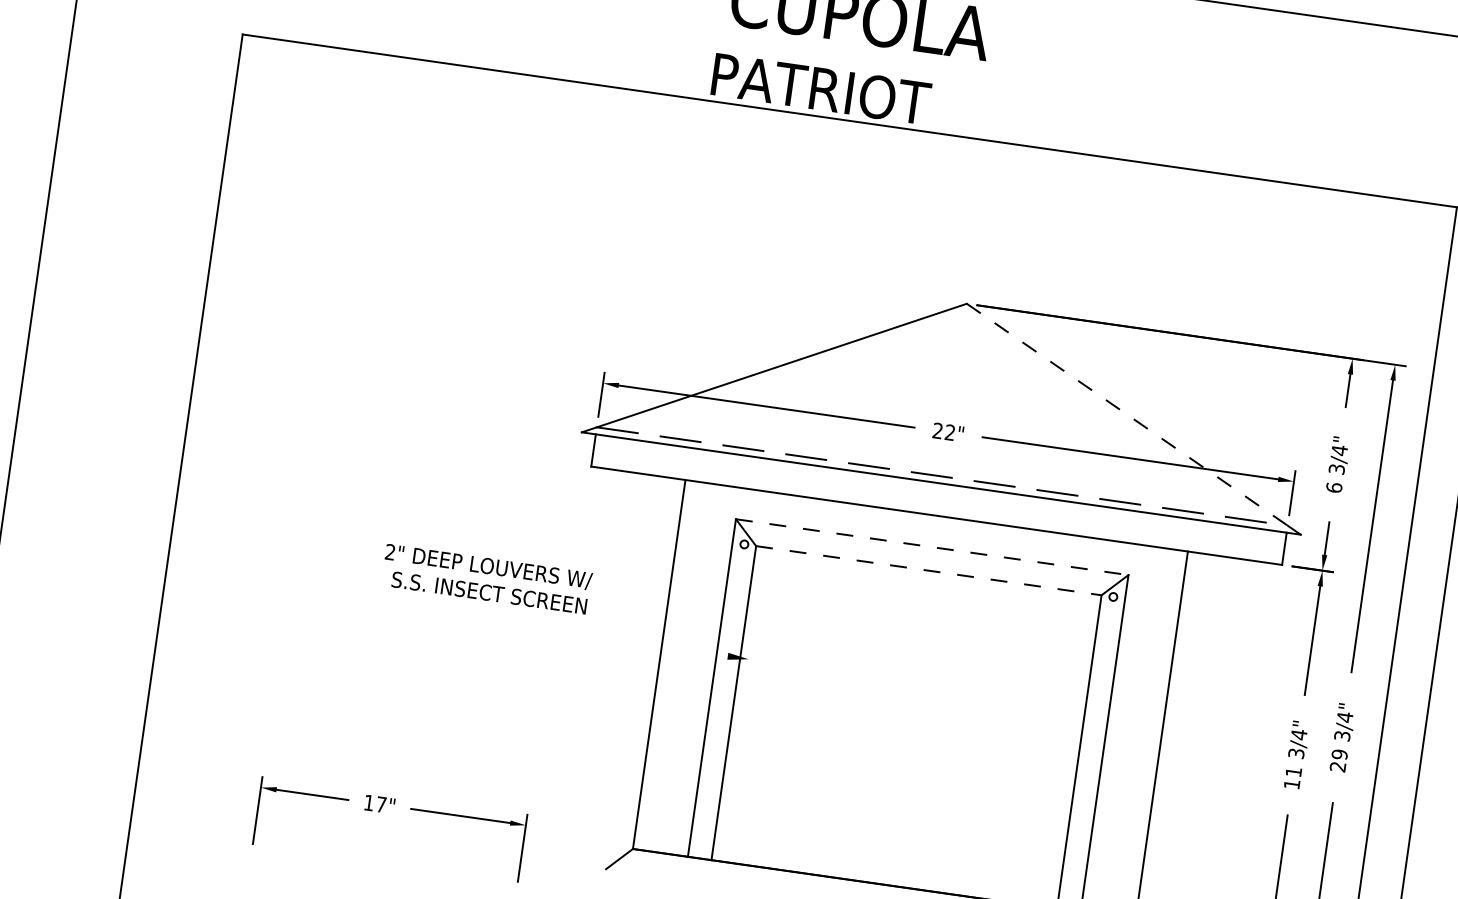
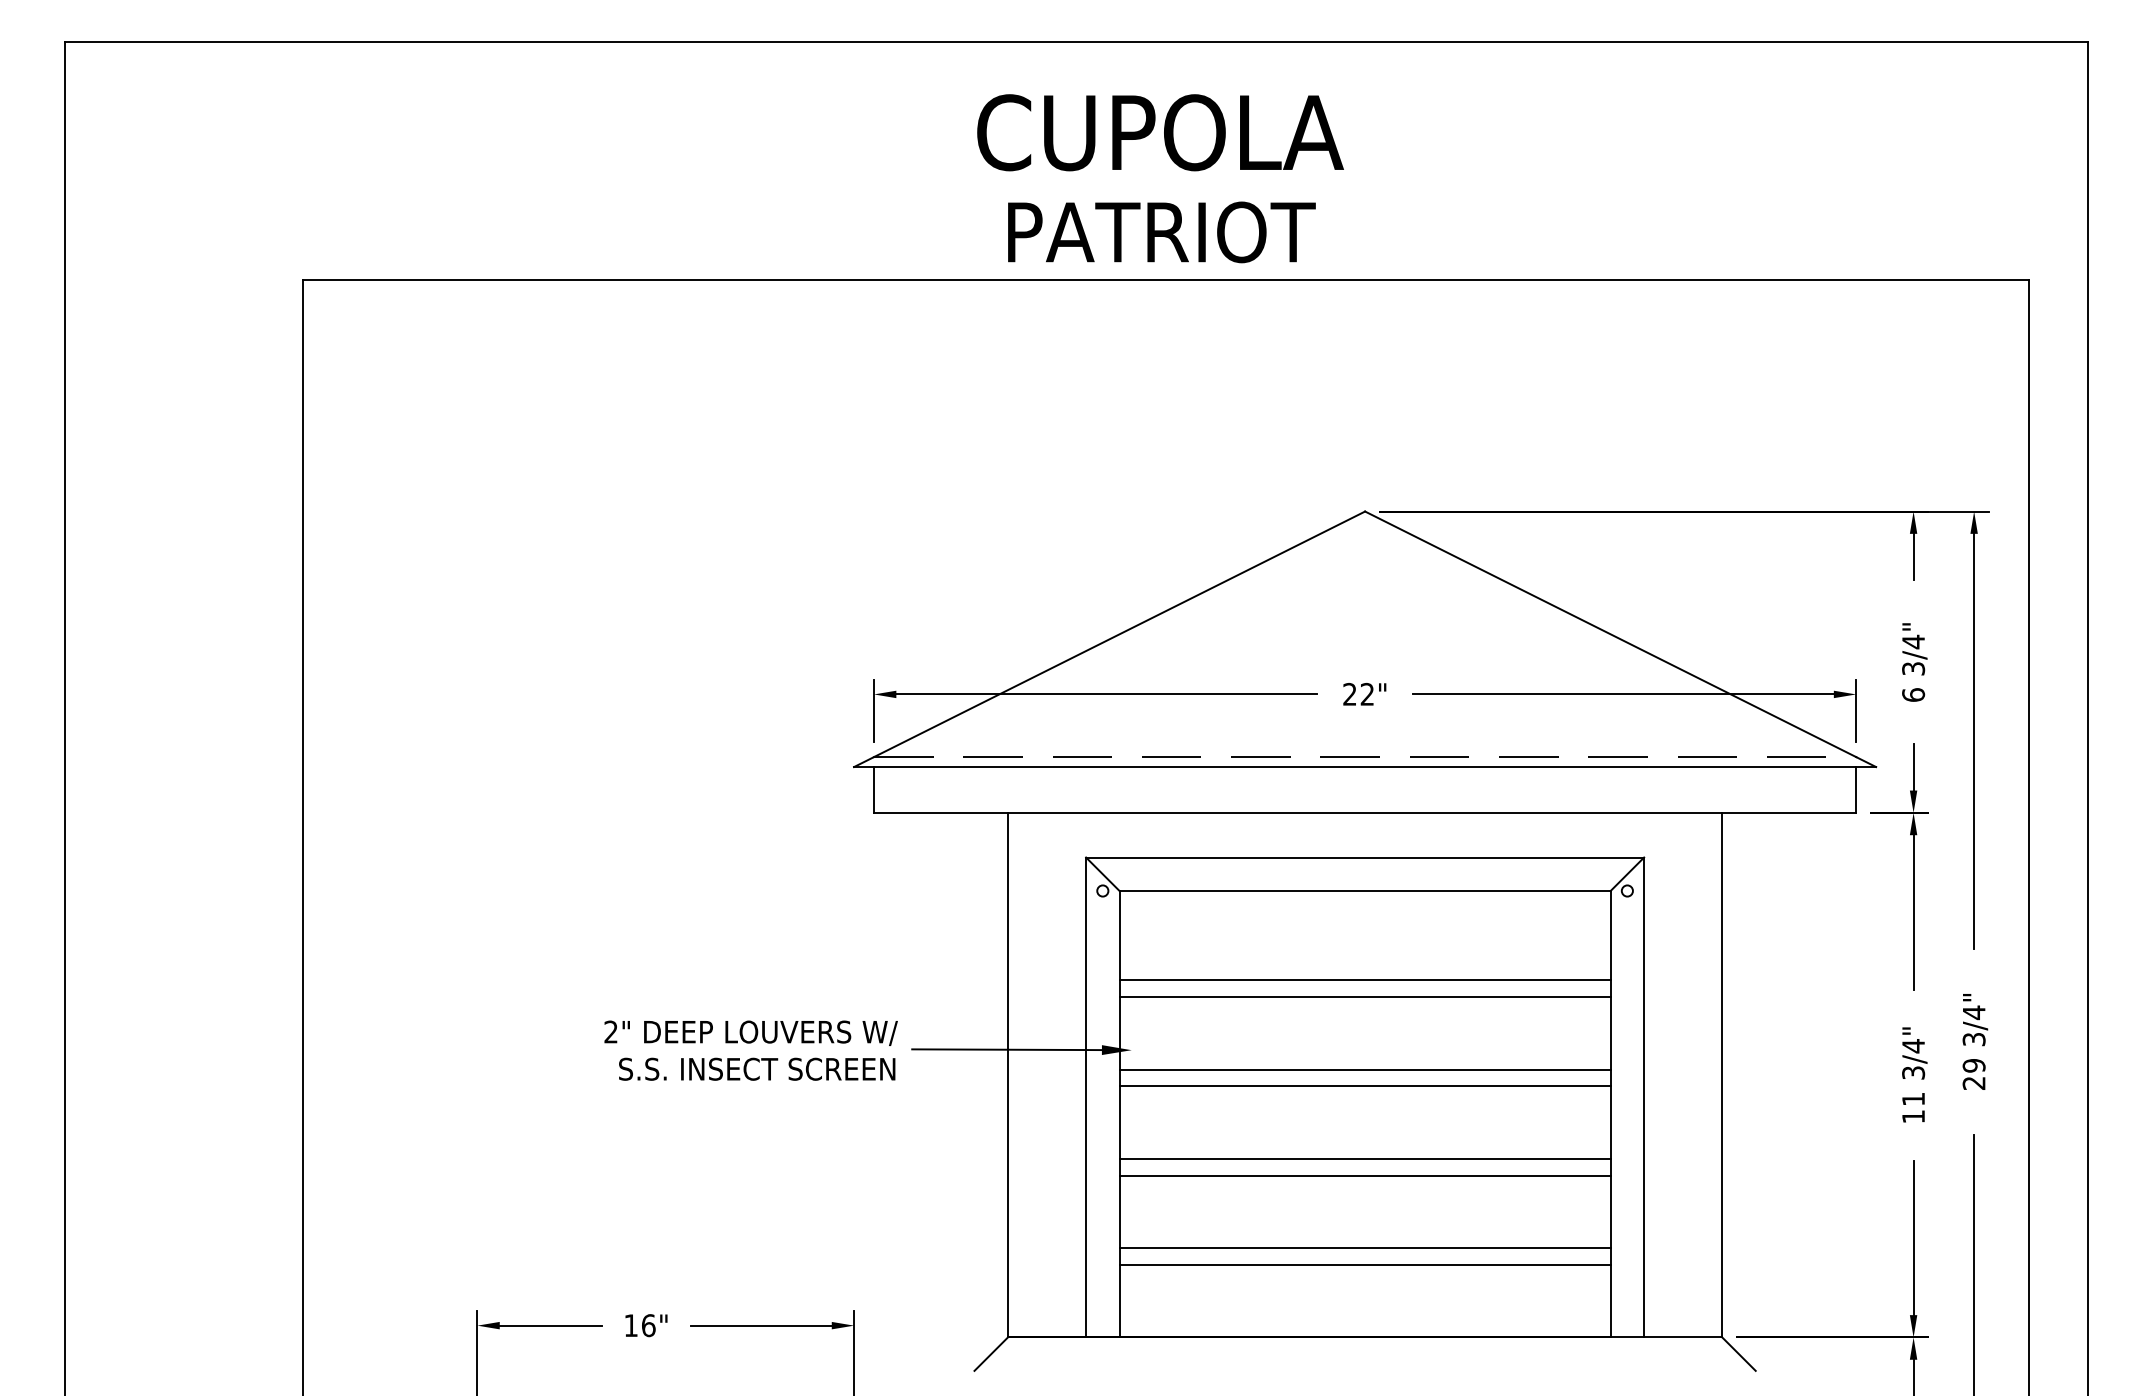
text: (821, 89) -> (1161, 232), moved
line: (1127, 414) -> (1610, 634), dashed -> solid
line: (932, 547) -> (1365, 857), dashed -> solid
line: (929, 571) -> (1365, 891), dashed -> solid
text: (486, 579) -> (750, 1050), moved
line: (919, 633) -> (1364, 980), added
line: (917, 645) -> (1364, 997), added
line: (660, 646) -> (1006, 1049), added
line: (910, 696) -> (1364, 1069), added
line: (908, 708) -> (1364, 1086), added
line: (901, 758) -> (1364, 1158), added
line: (899, 770) -> (1364, 1175), added
text: (381, 804) -> (648, 1325), 17" -> 16"
line: (892, 822) -> (1364, 1248), added
line: (891, 833) -> (1364, 1264), added

